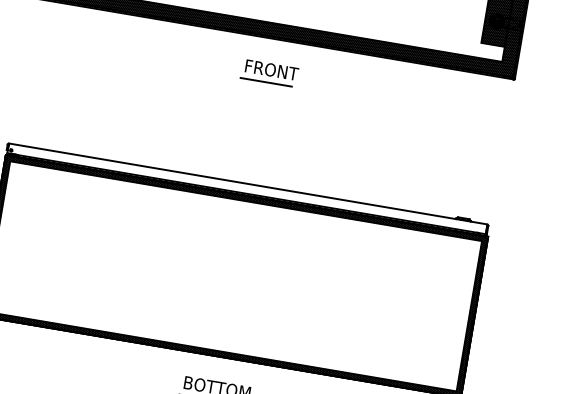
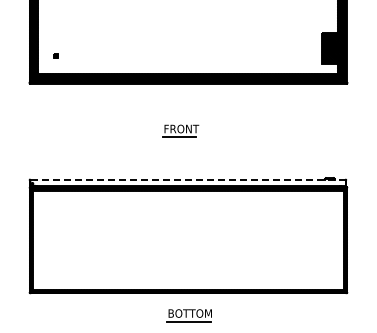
part: (269, 72) -> (180, 130), moved
line: (249, 184) -> (188, 179), solid -> dashed

